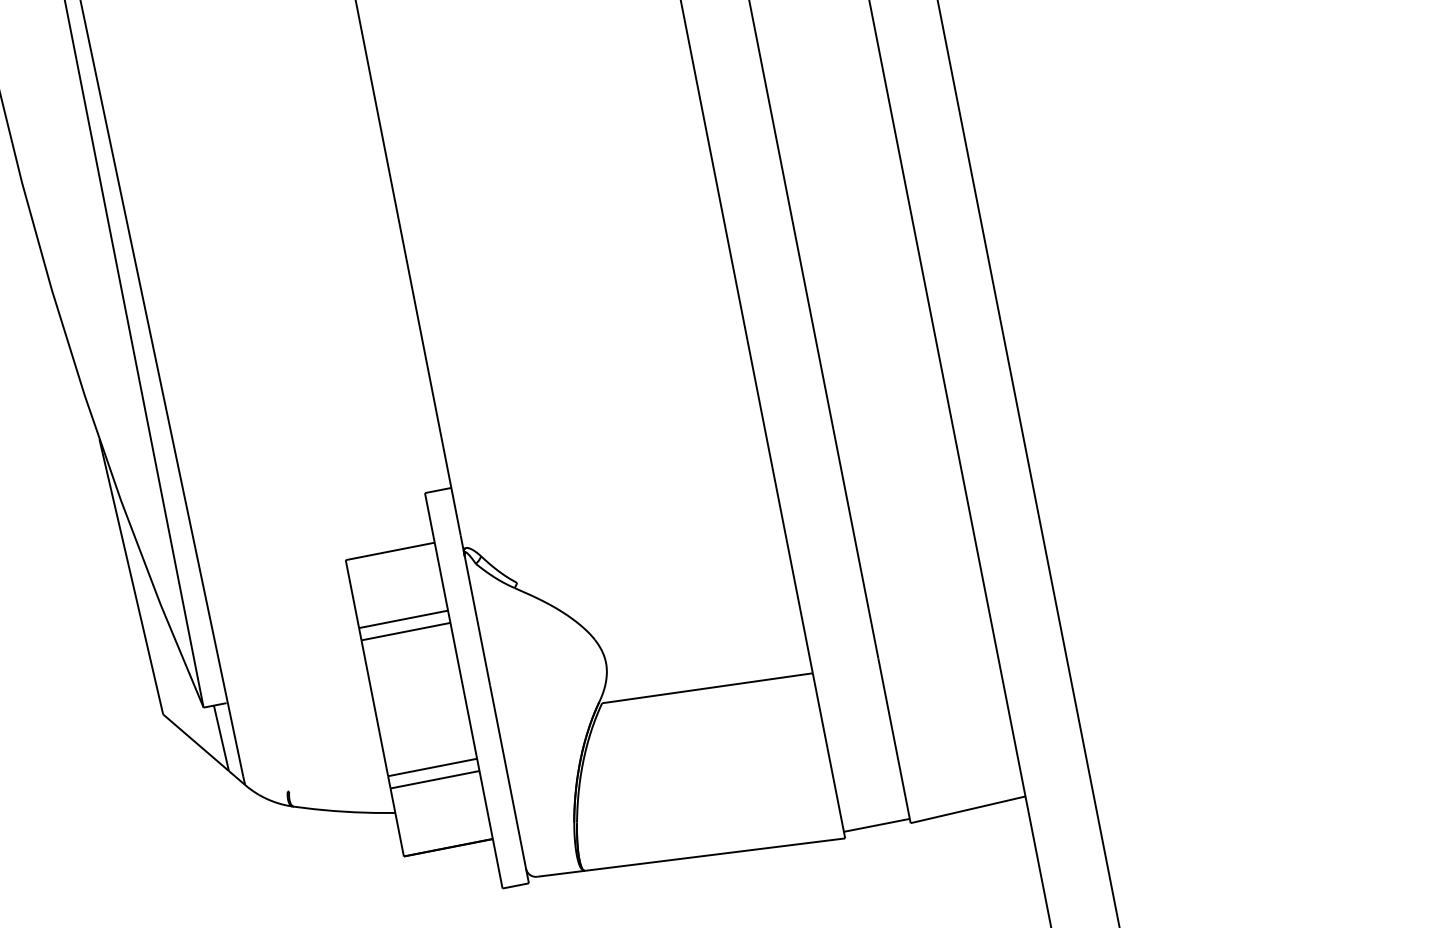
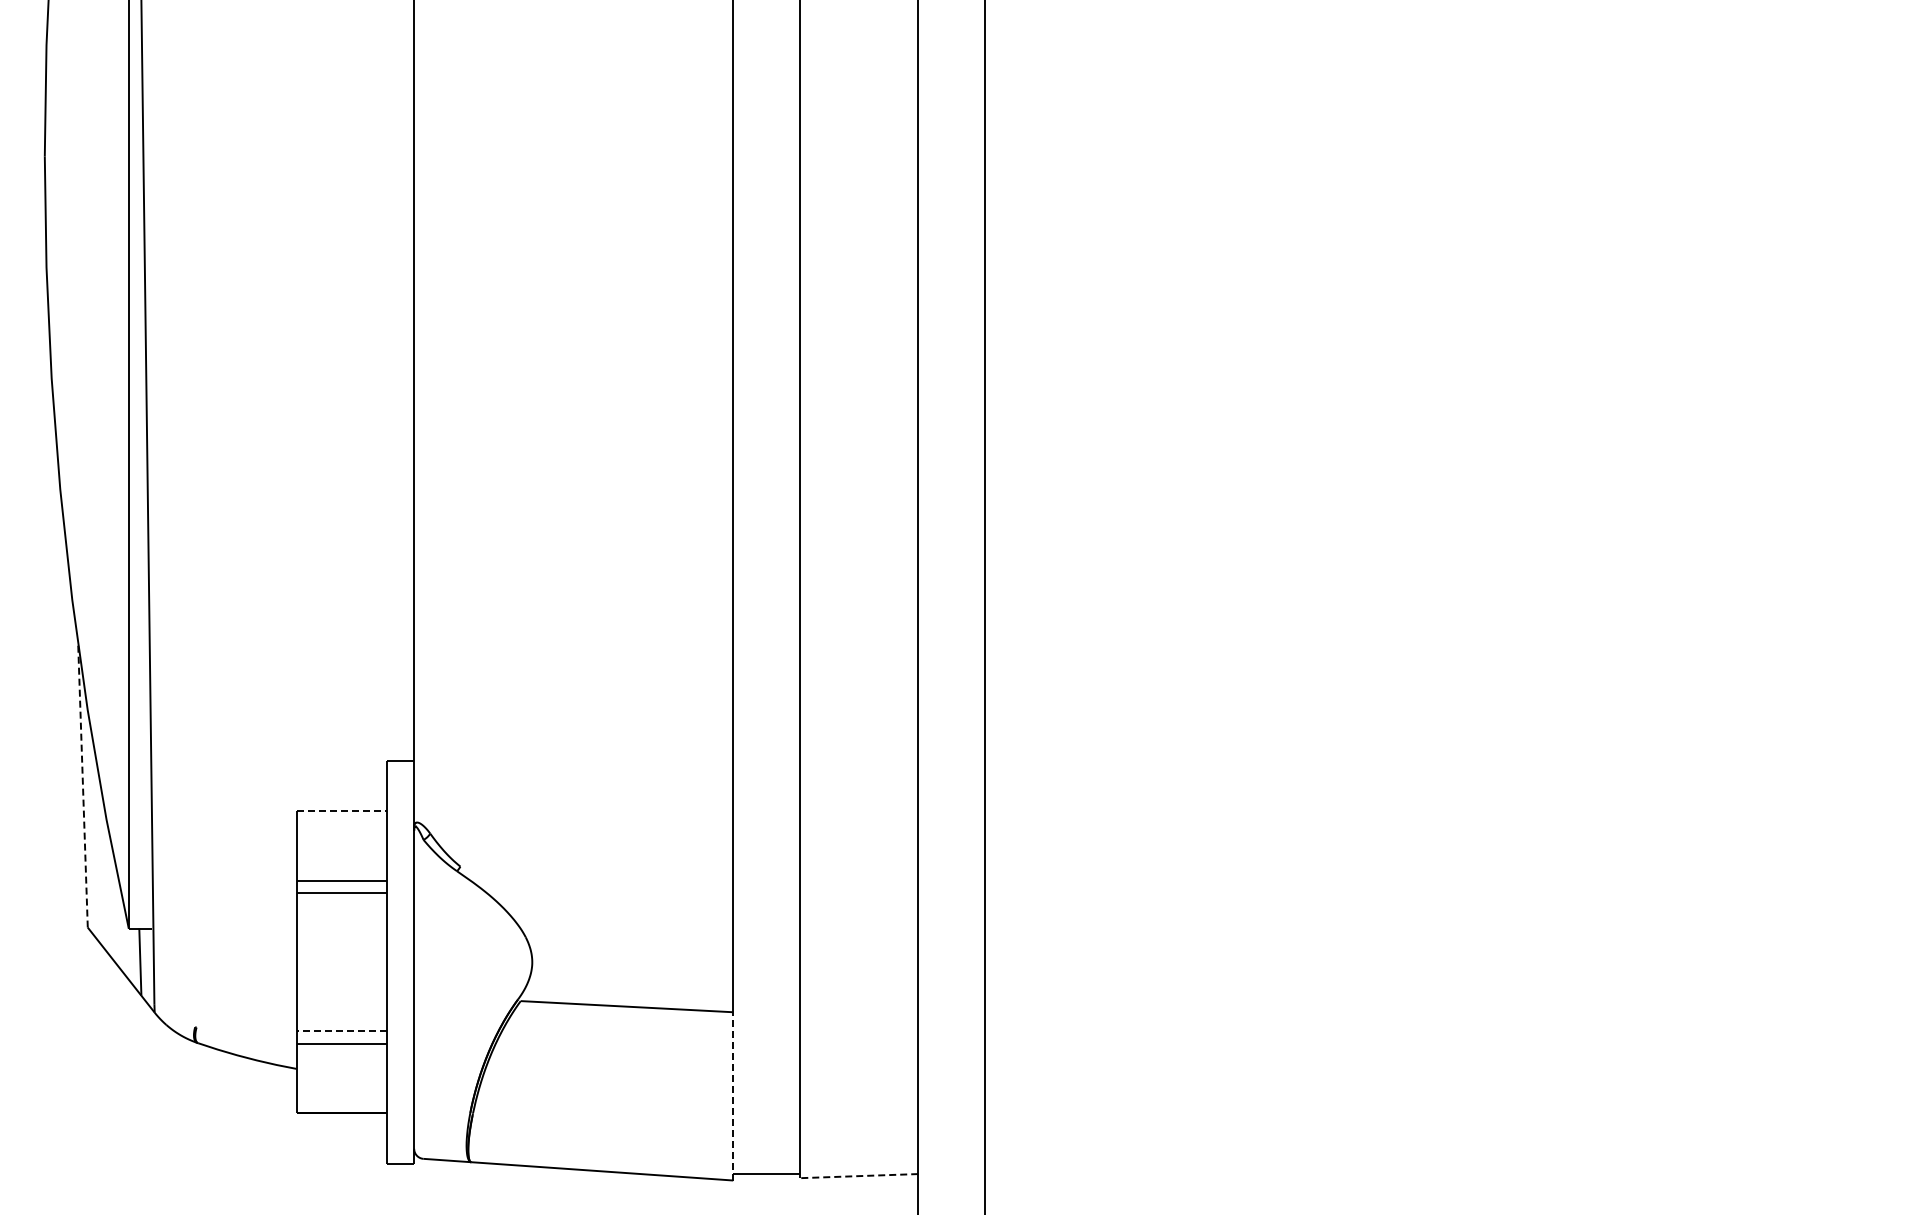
line: (390, 551) -> (342, 811), solid -> dashed
line: (130, 576) -> (82, 785), solid -> dashed
line: (829, 754) -> (733, 1095), solid -> dashed
line: (432, 767) -> (341, 1031), solid -> dashed
line: (968, 810) -> (859, 1176), solid -> dashed

